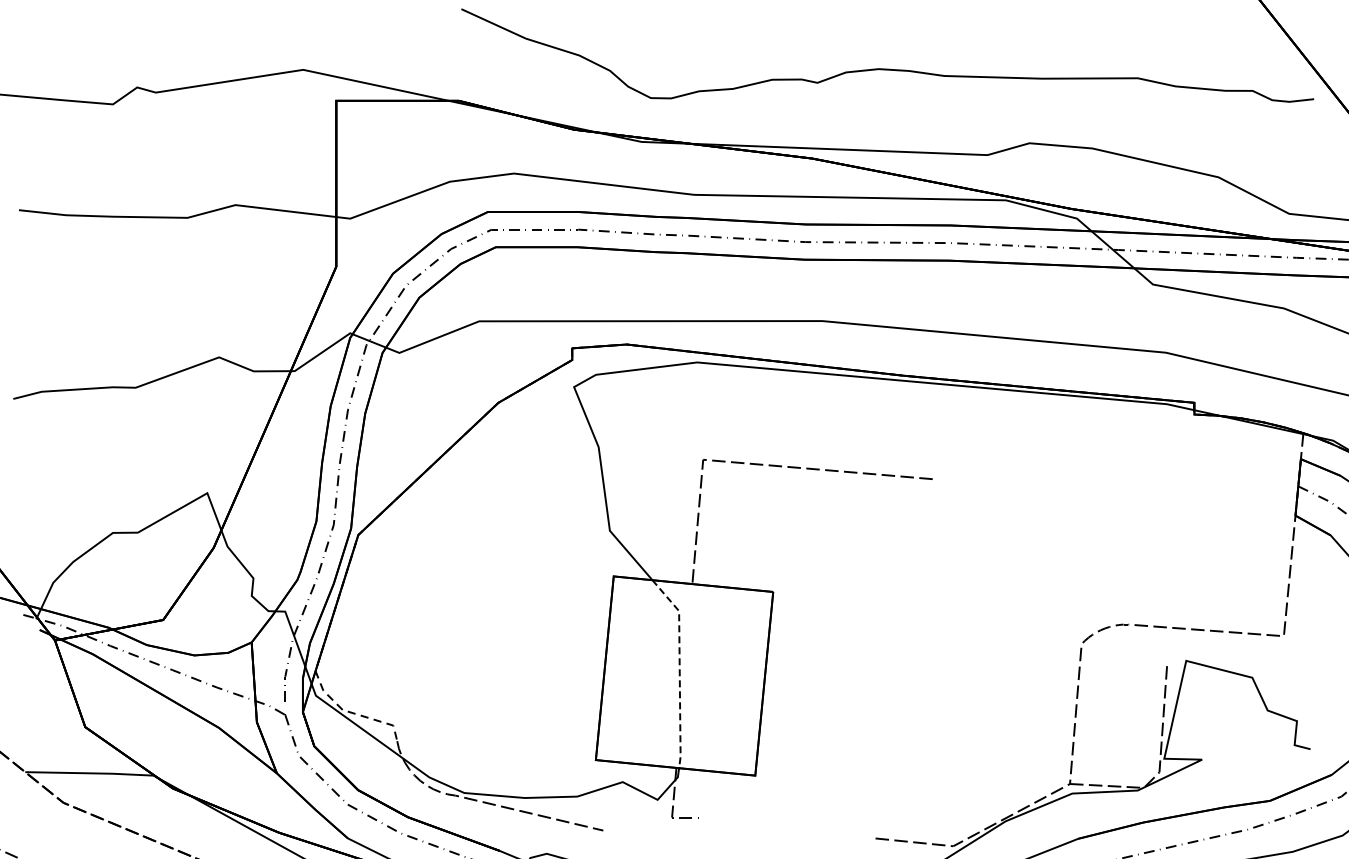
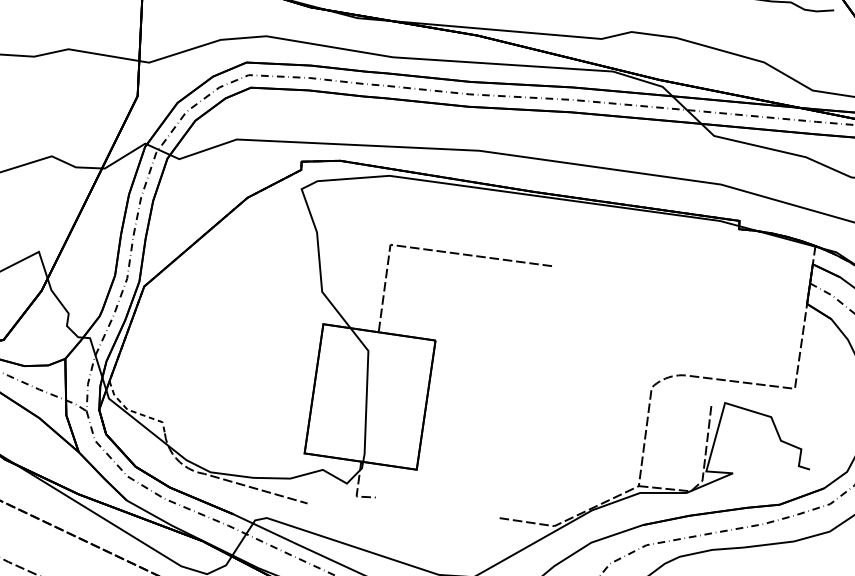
line: (679, 670) -> (366, 392), dashed -> solid

